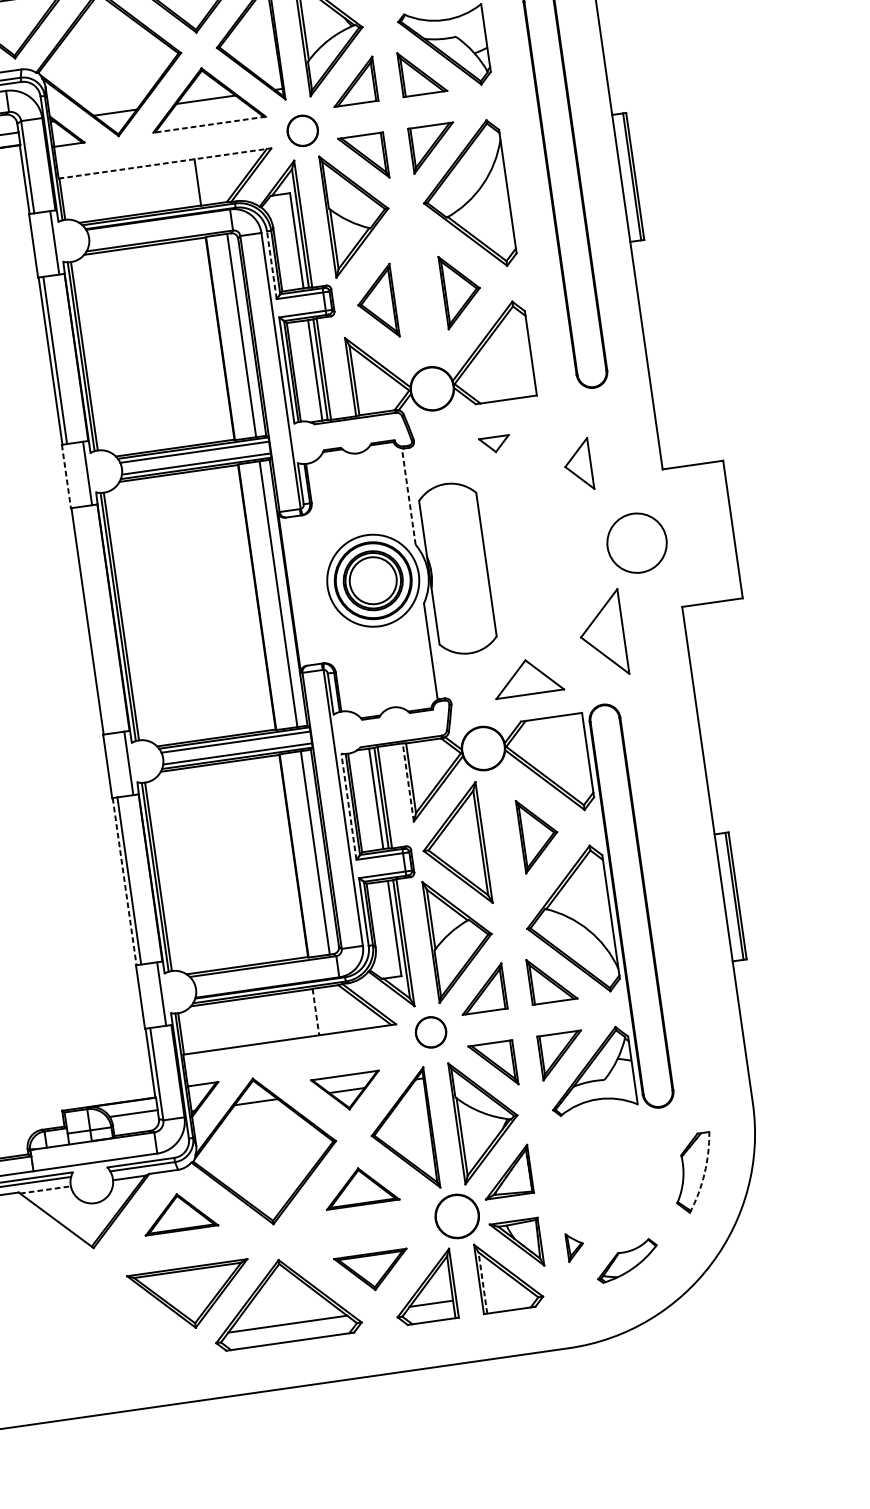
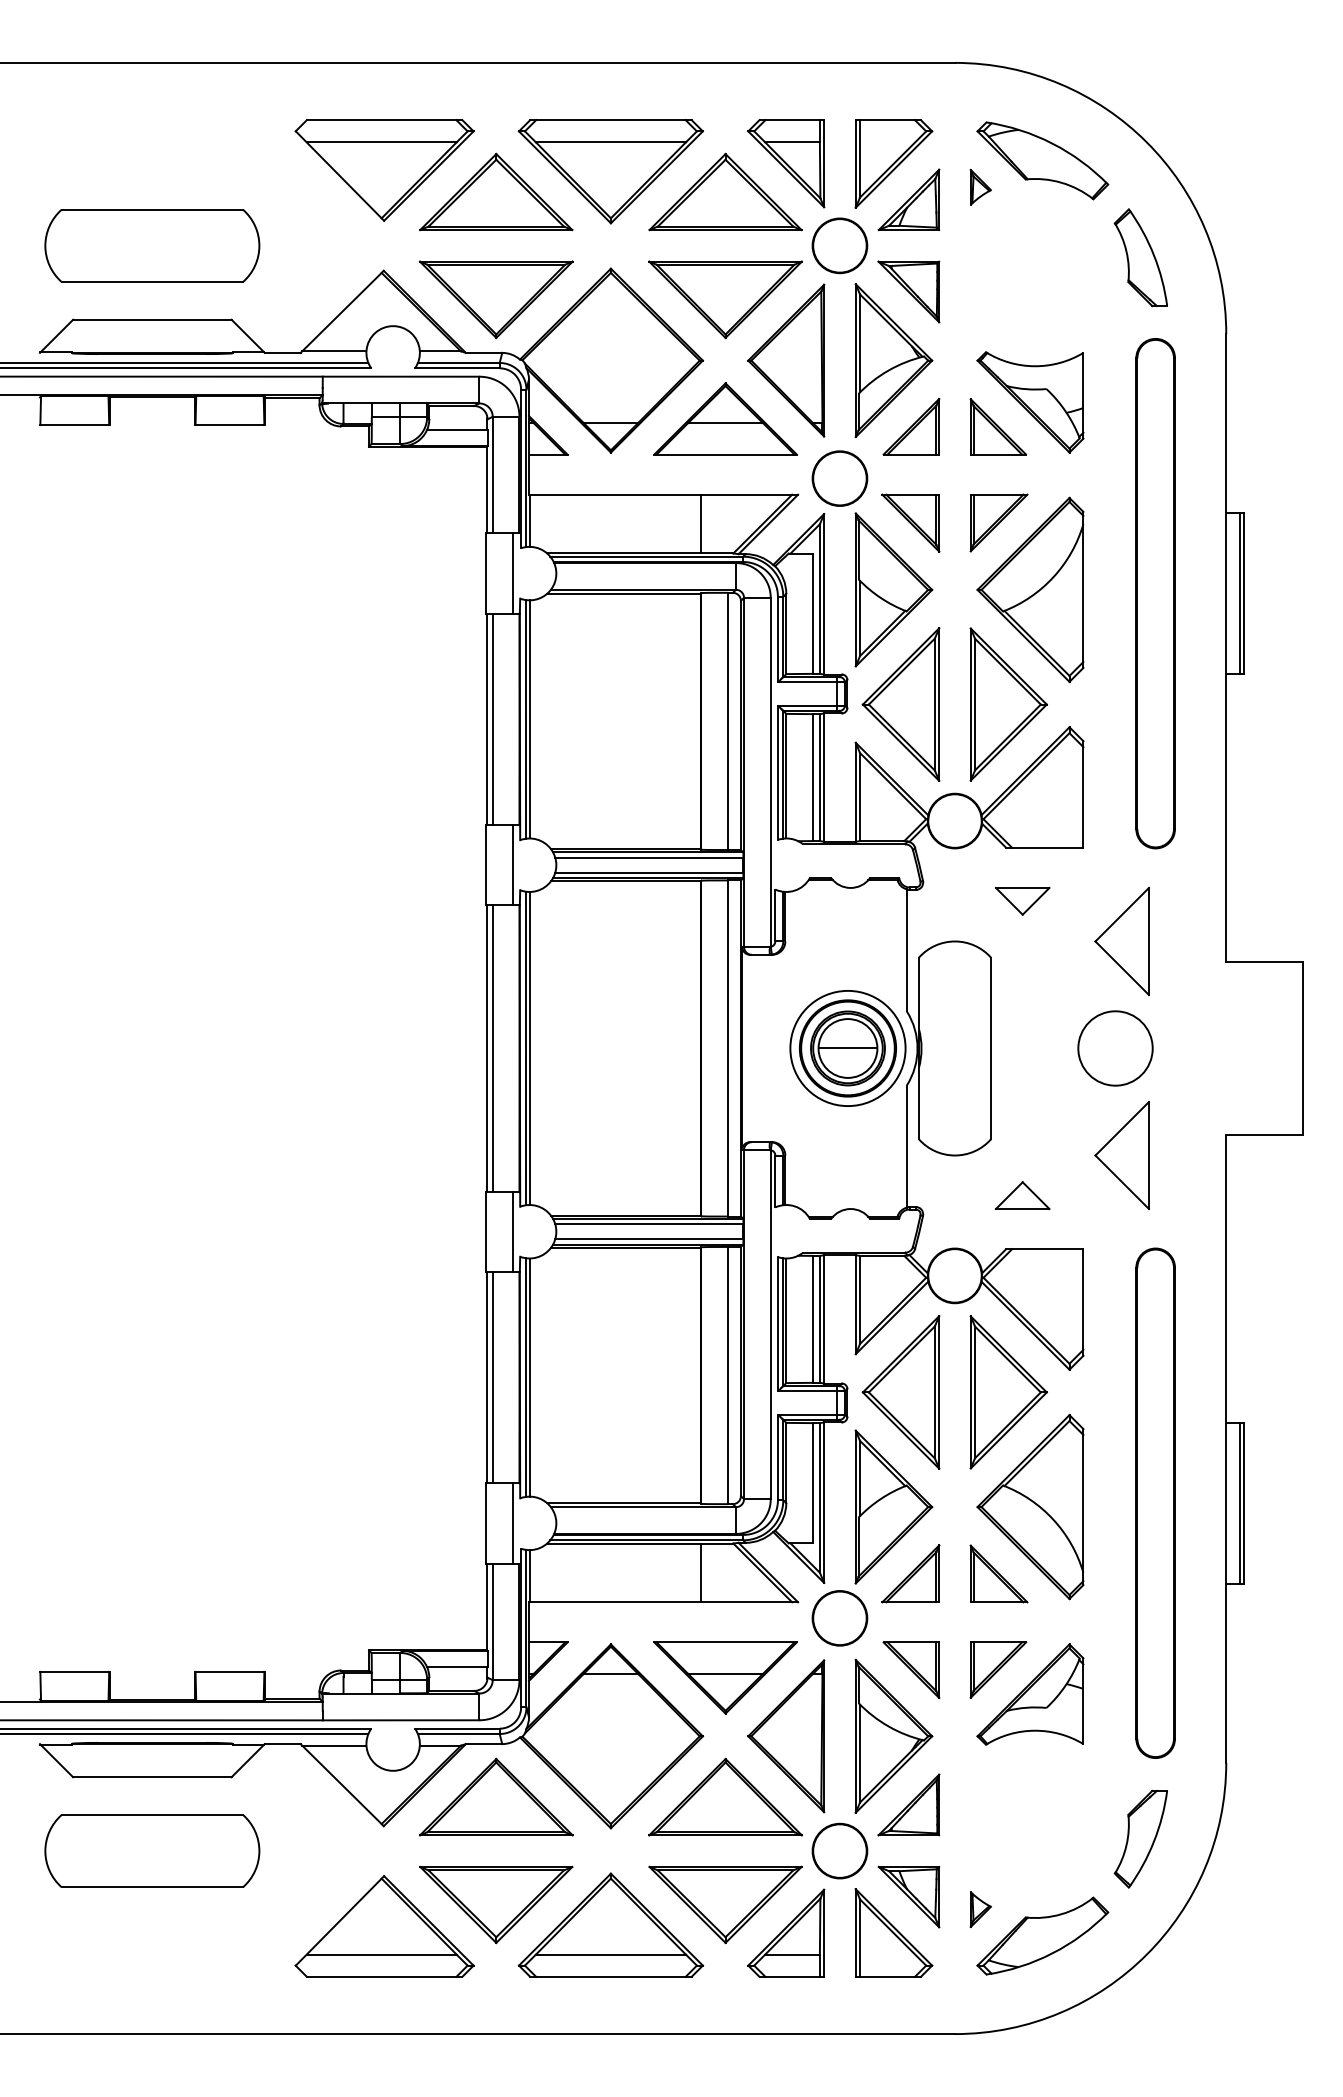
line: (209, 124) -> (725, 454), dashed -> solid
part: (302, 130) -> (839, 478), size x1.43
line: (164, 163) -> (663, 494), dashed -> solid
line: (271, 265) -> (777, 639), dashed -> solid
part: (461, 290) -> (1008, 704), size x1.67
part: (376, 302) -> (900, 704), size x1.67
part: (494, 444) -> (1022, 900), size x1.43
part: (577, 465) -> (1121, 941), size x1.67
line: (66, 476) -> (486, 865), dashed -> solid
line: (408, 495) -> (906, 949), dashed -> solid
circle: (637, 543) -> (1115, 1048), moved
line: (372, 580) -> (847, 1048), added
line: (92, 620) -> (492, 1048), added
part: (527, 677) -> (1022, 1195), size x0.62
line: (408, 782) -> (855, 1304), dashed -> solid
line: (348, 806) -> (777, 1323), dashed -> solid
part: (538, 834) -> (1008, 1392), size x1.67
line: (124, 881) -> (486, 1377), dashed -> solid
part: (631, 905) -> (1155, 1502), moved
line: (315, 1012) -> (700, 1573), dashed -> solid
part: (430, 1032) -> (839, 1618), size x1.43
part: (347, 1092) -> (725, 1677), size x1.67
arc: (704, 1173) -> (1153, 1841), dashed -> solid
part: (360, 1186) -> (725, 1796), size x1.67
line: (45, 1189) -> (334, 1745), dashed -> solid
part: (179, 1211) -> (496, 1796), size x1.67
part: (626, 1260) -> (1042, 1935), size x1.67
part: (372, 1271) -> (725, 1904), size x1.67
line: (483, 1283) -> (860, 1938), dashed -> solid
part: (105, 1327) -> (384, 1926), added

